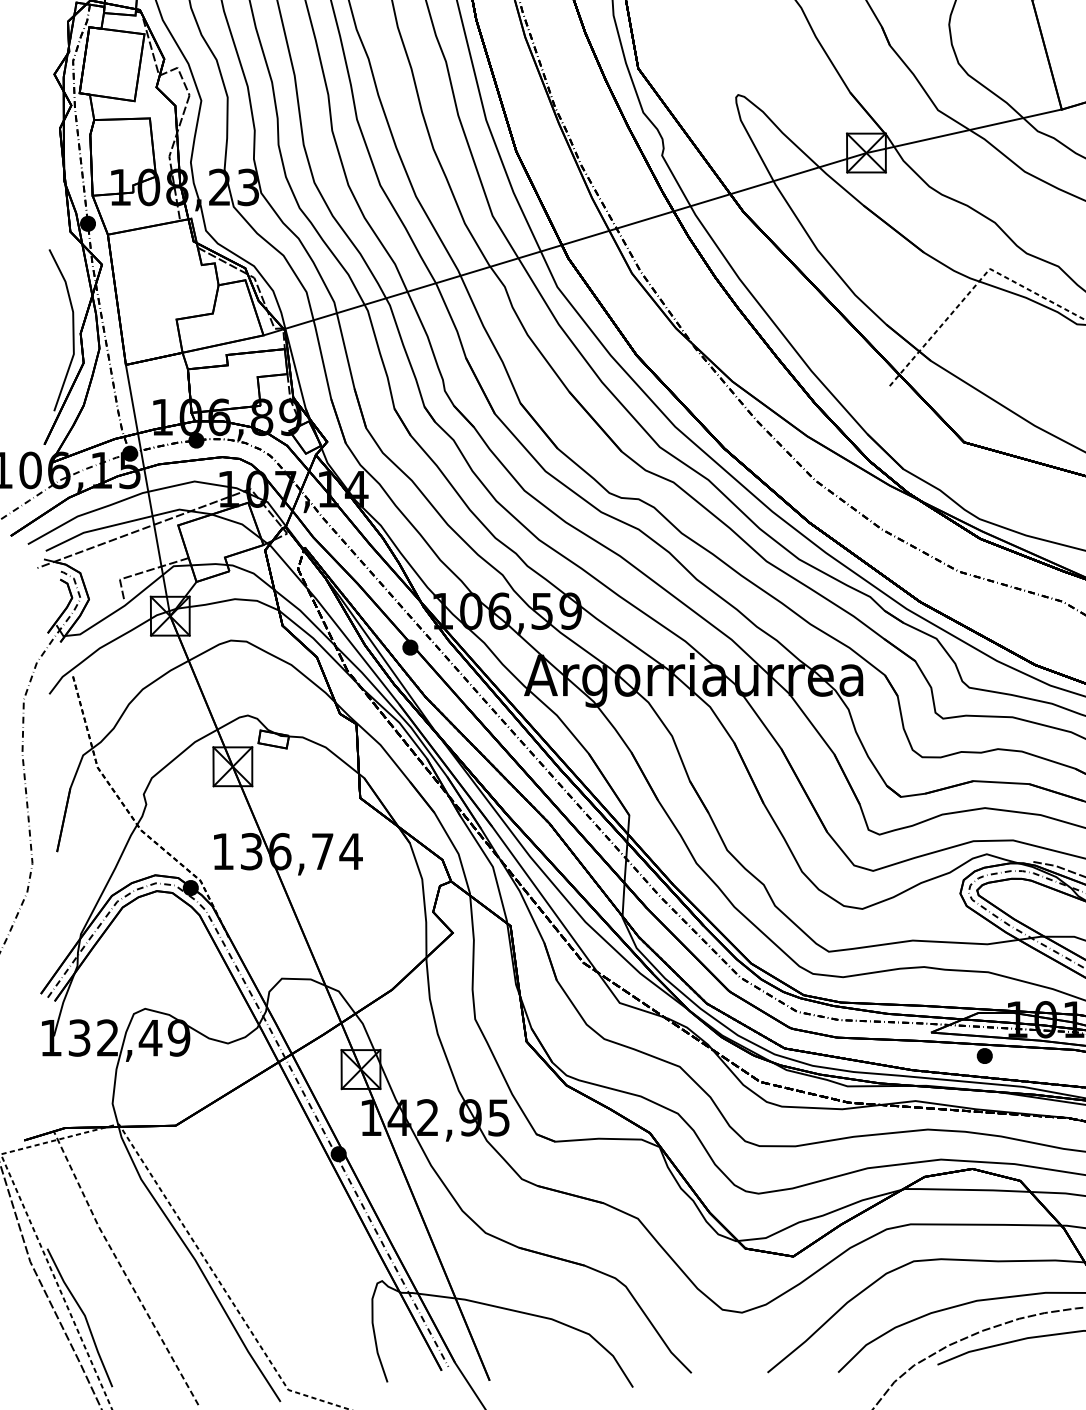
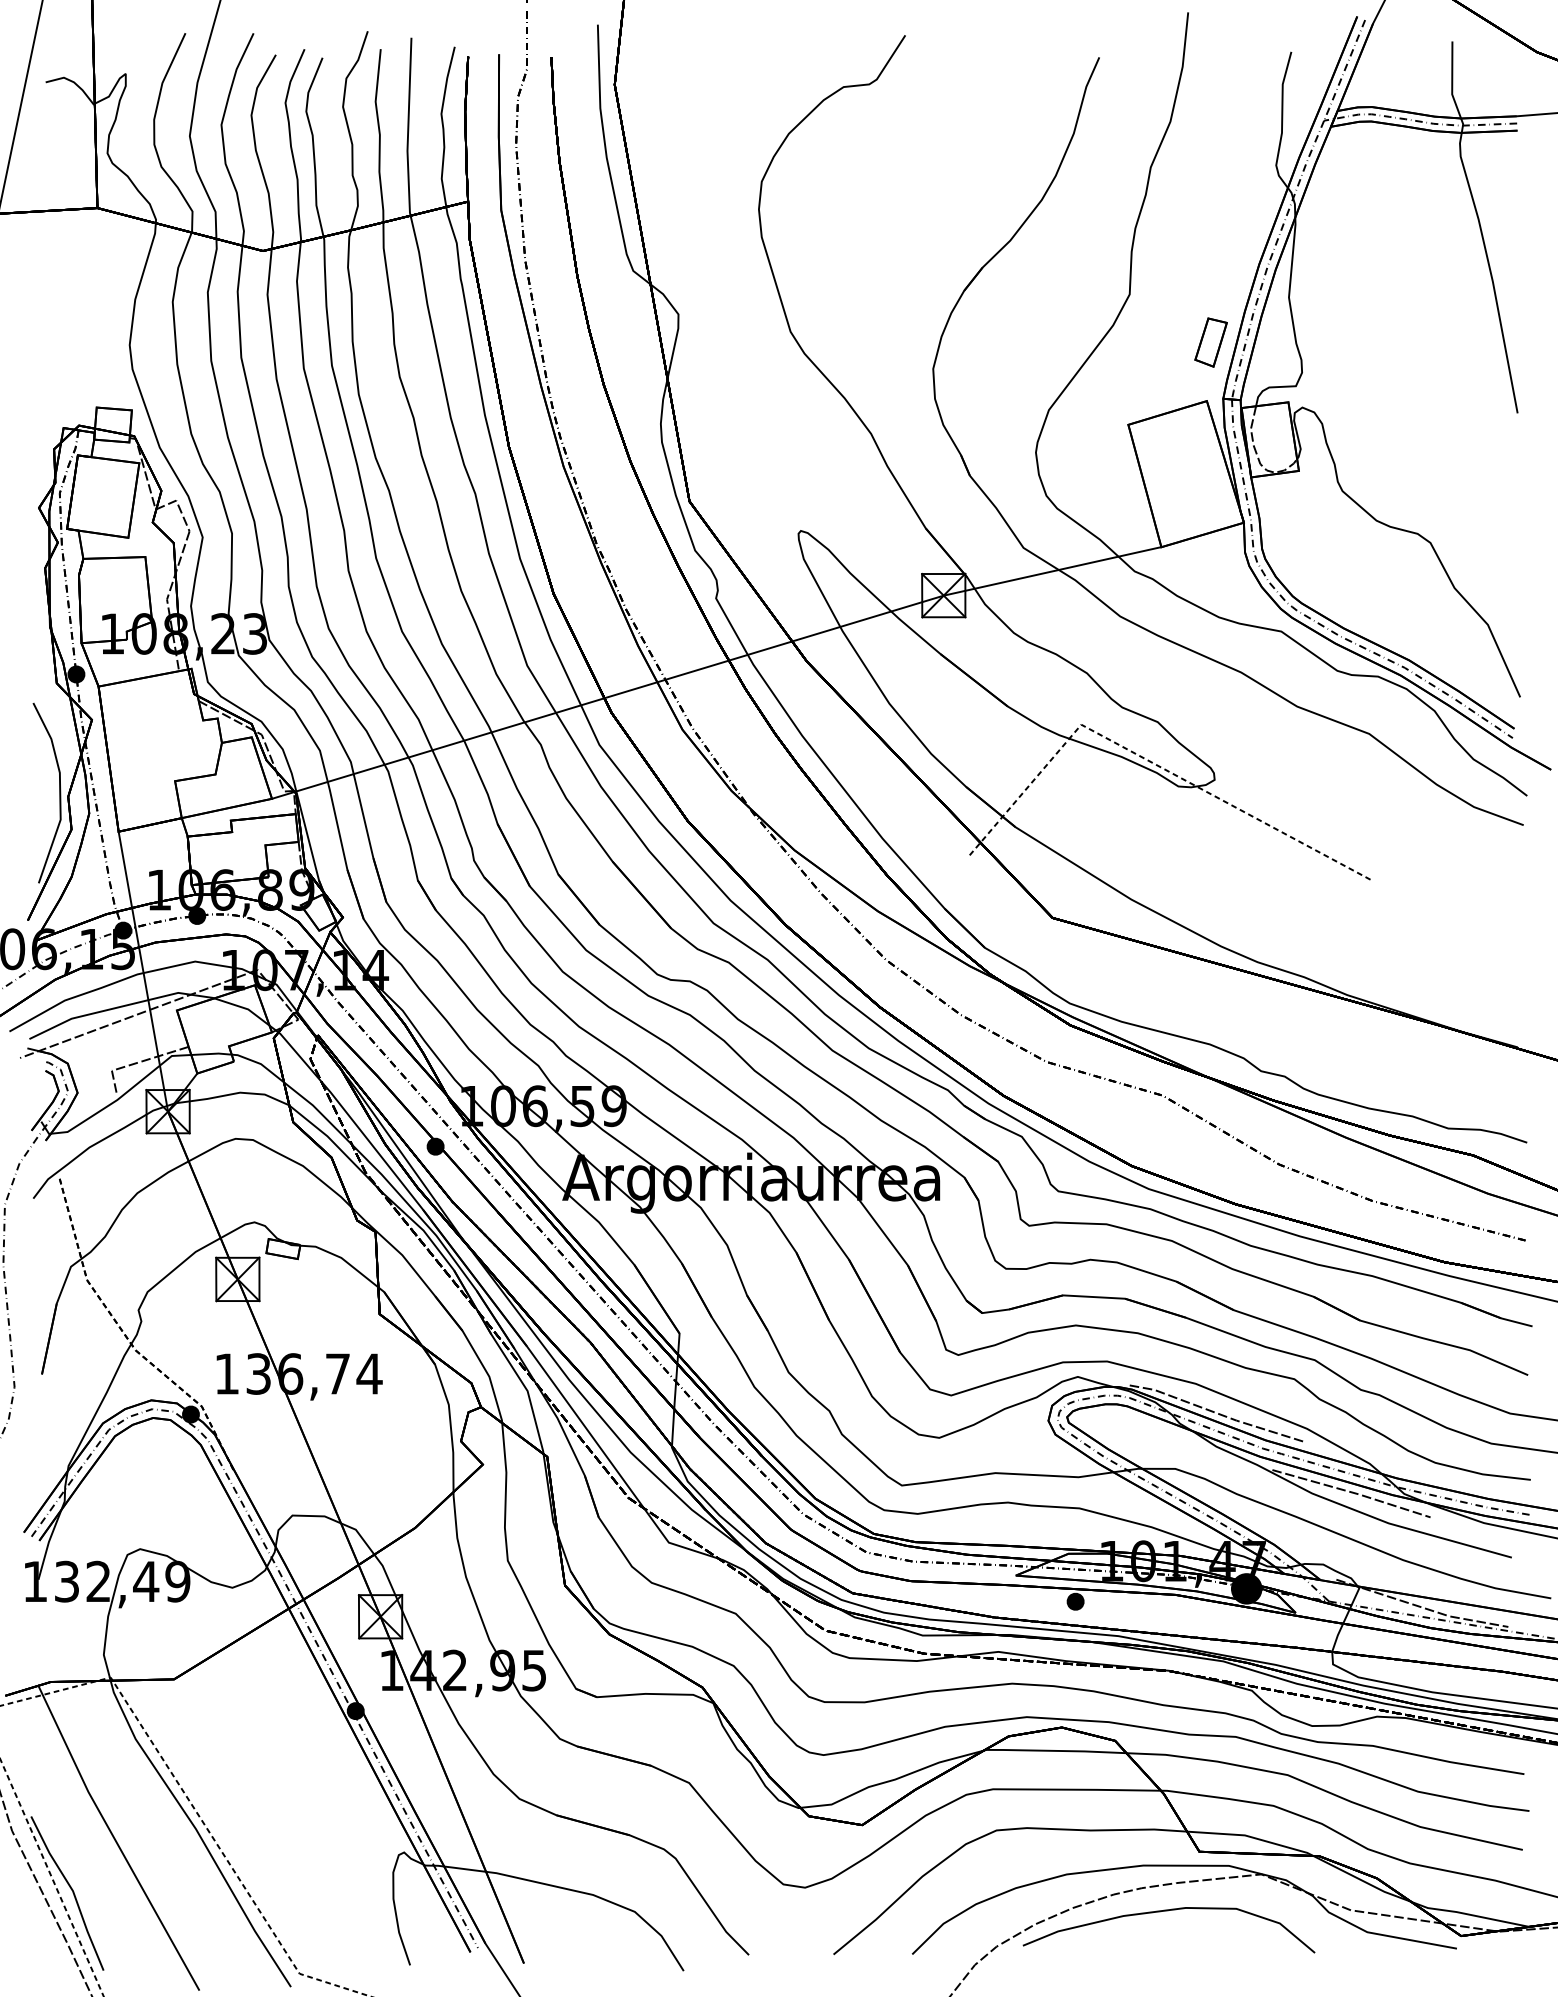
line: (122, 1269) -> (114, 1839), dashed -> solid

